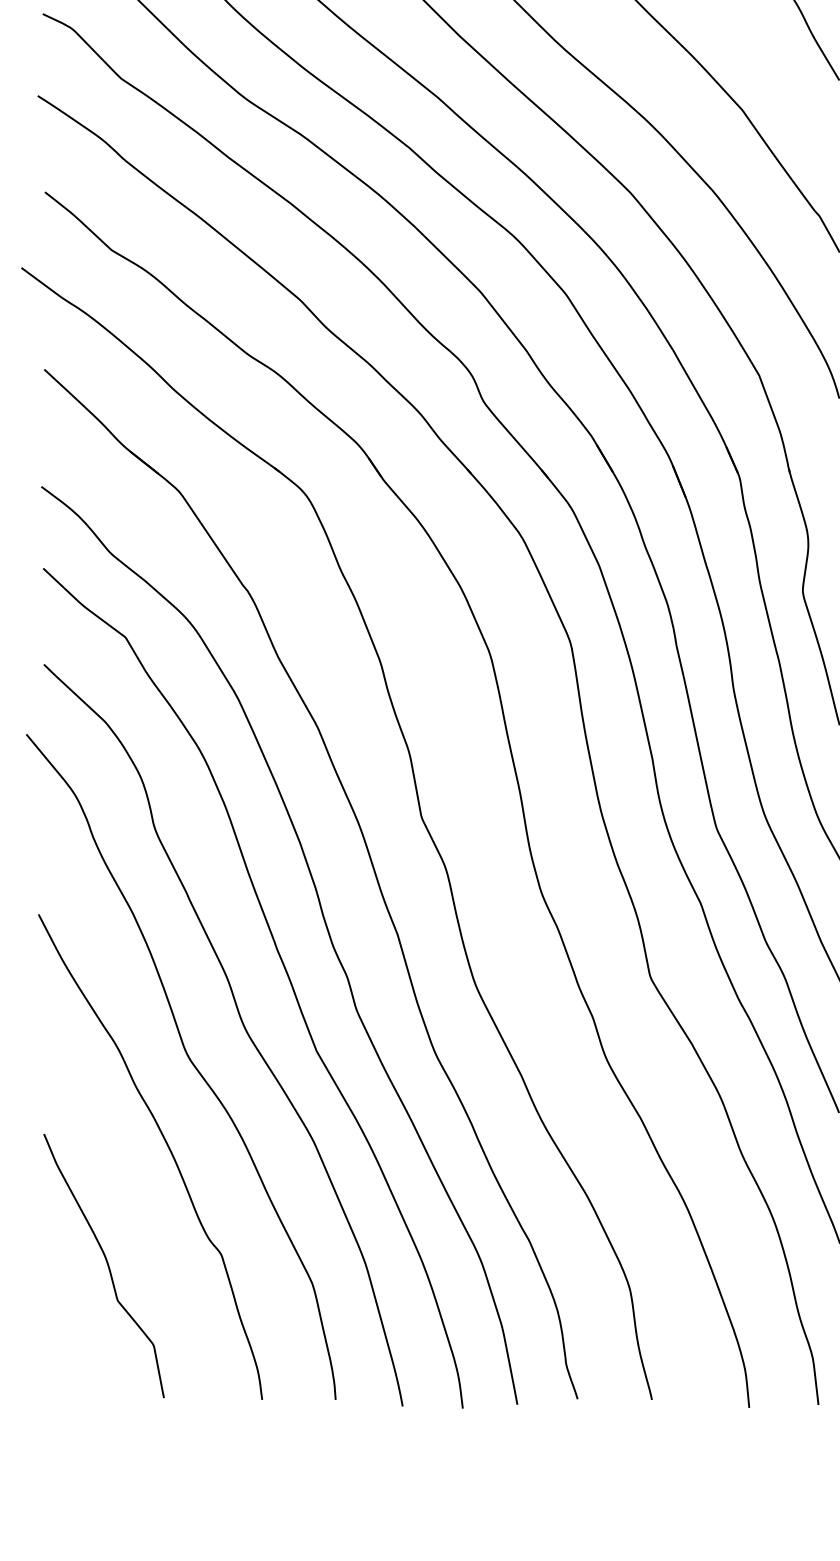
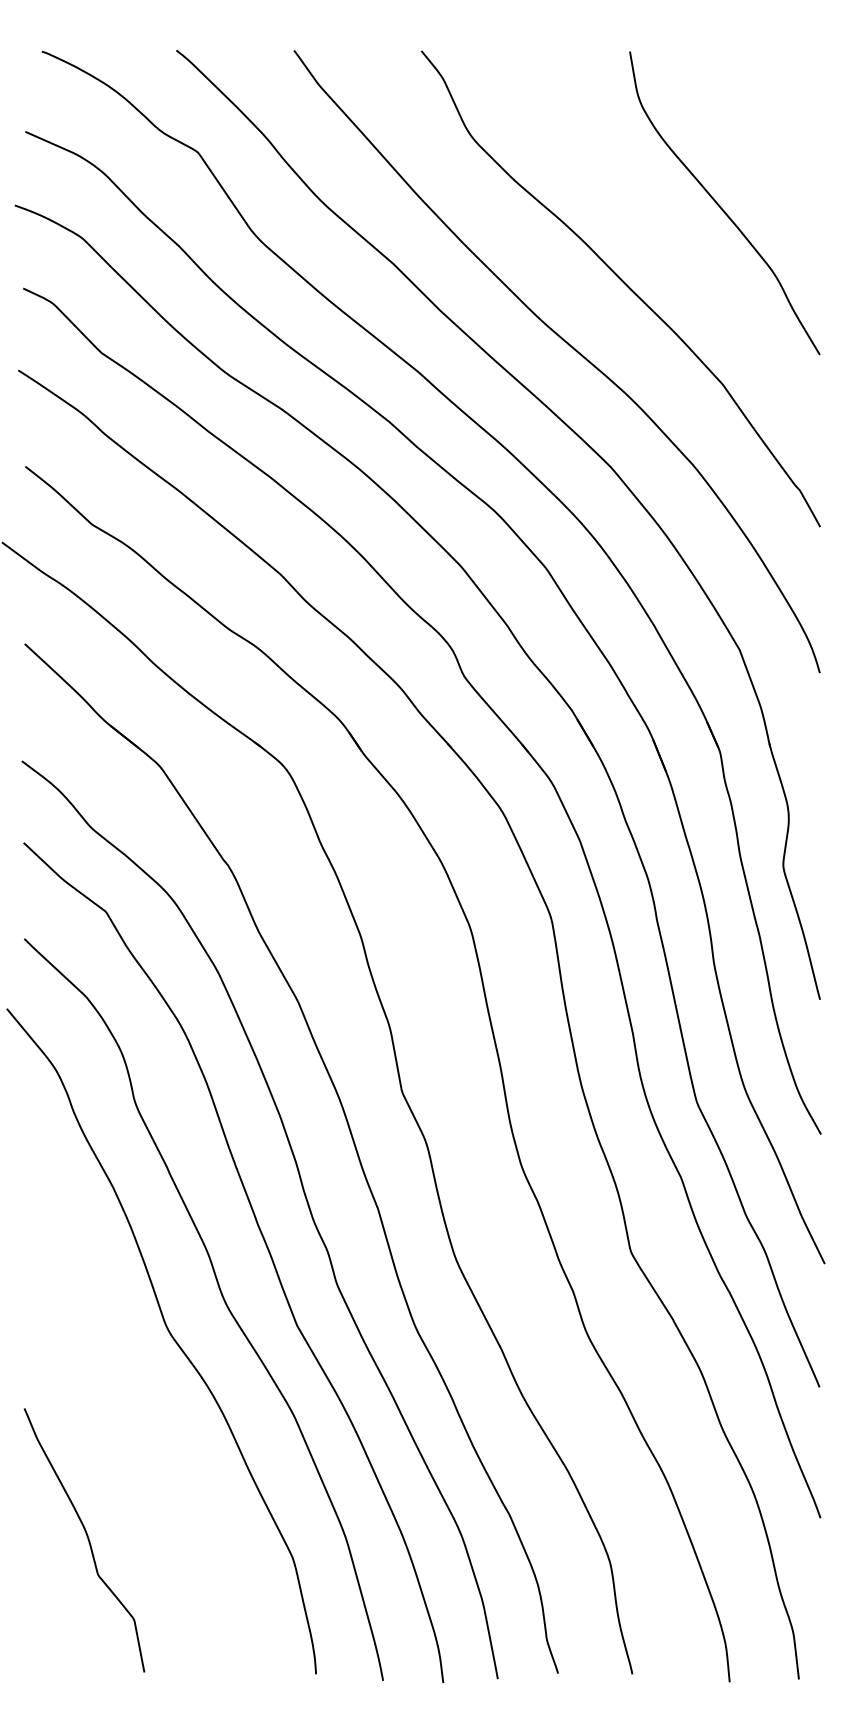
curve: (168, 1148) -> (148, 1422), removed

